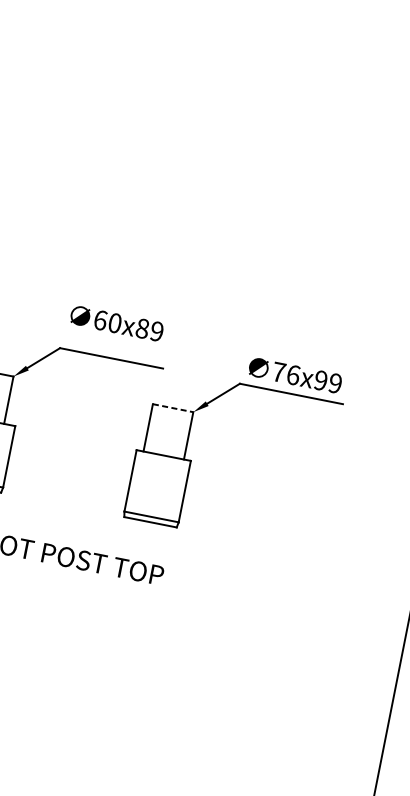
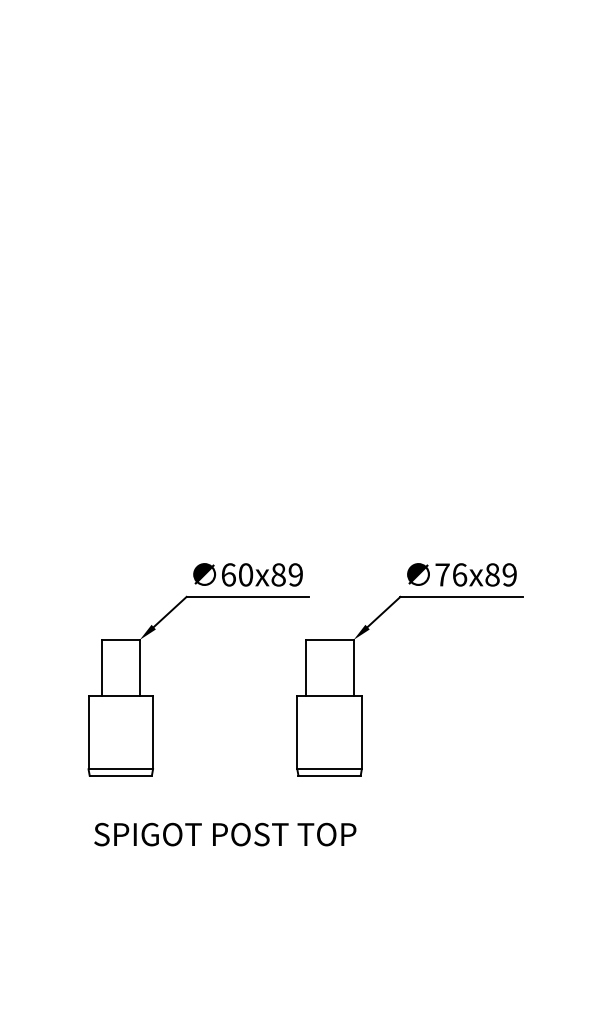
text: (116, 323) -> (247, 574), moved
text: (321, 380) -> (492, 574), x99 -> x89
line: (173, 407) -> (330, 639), dashed -> solid

